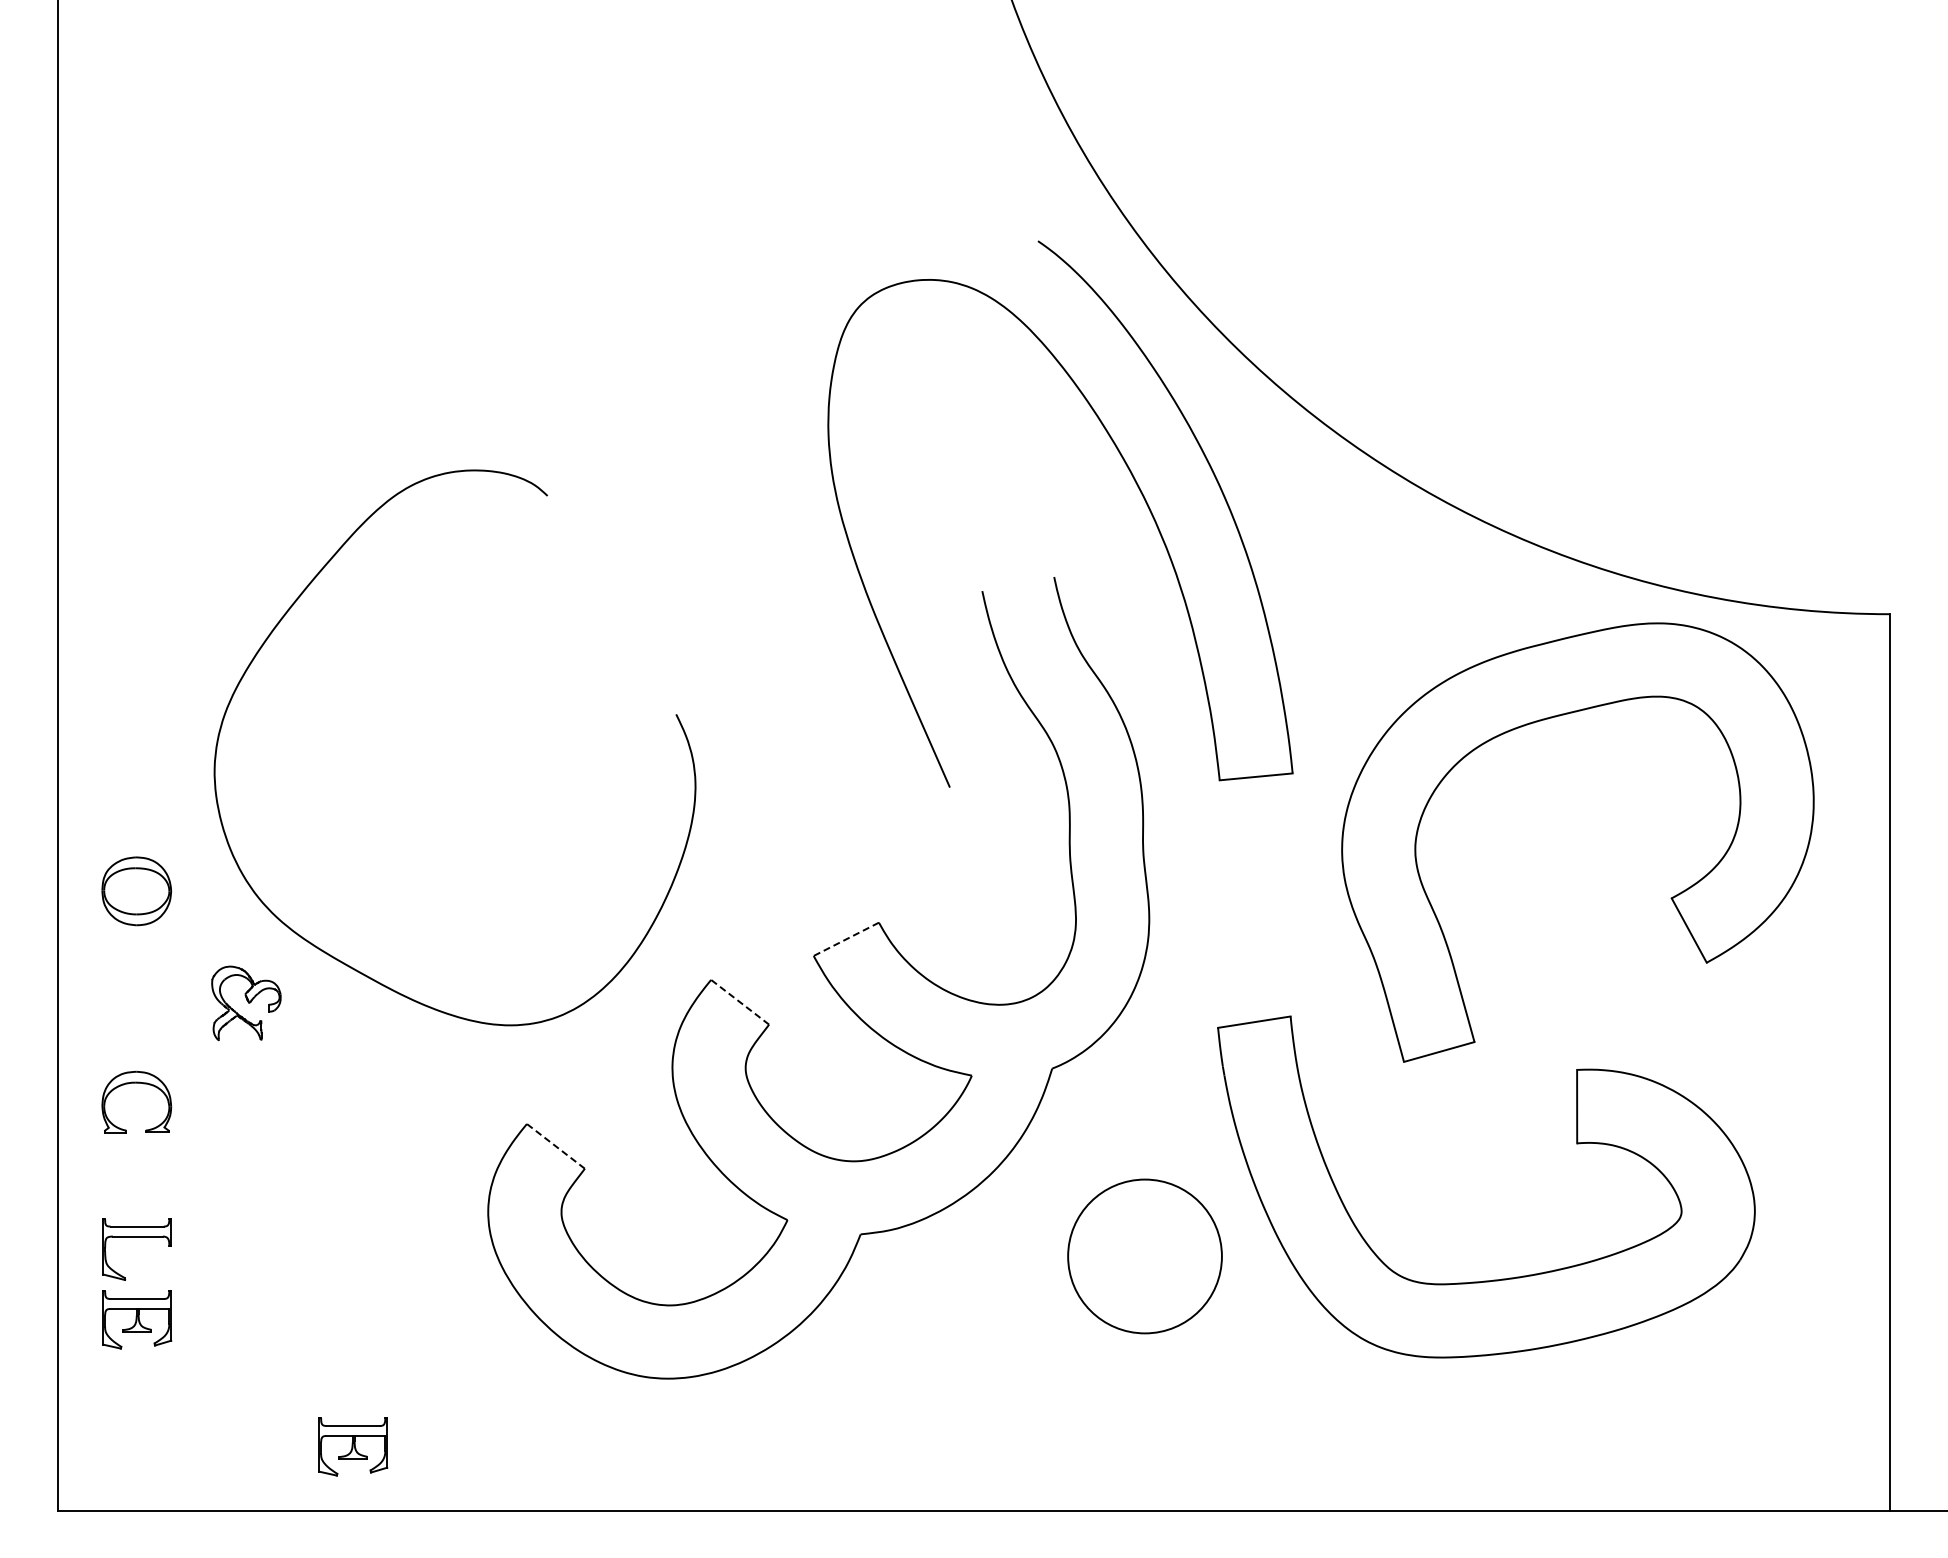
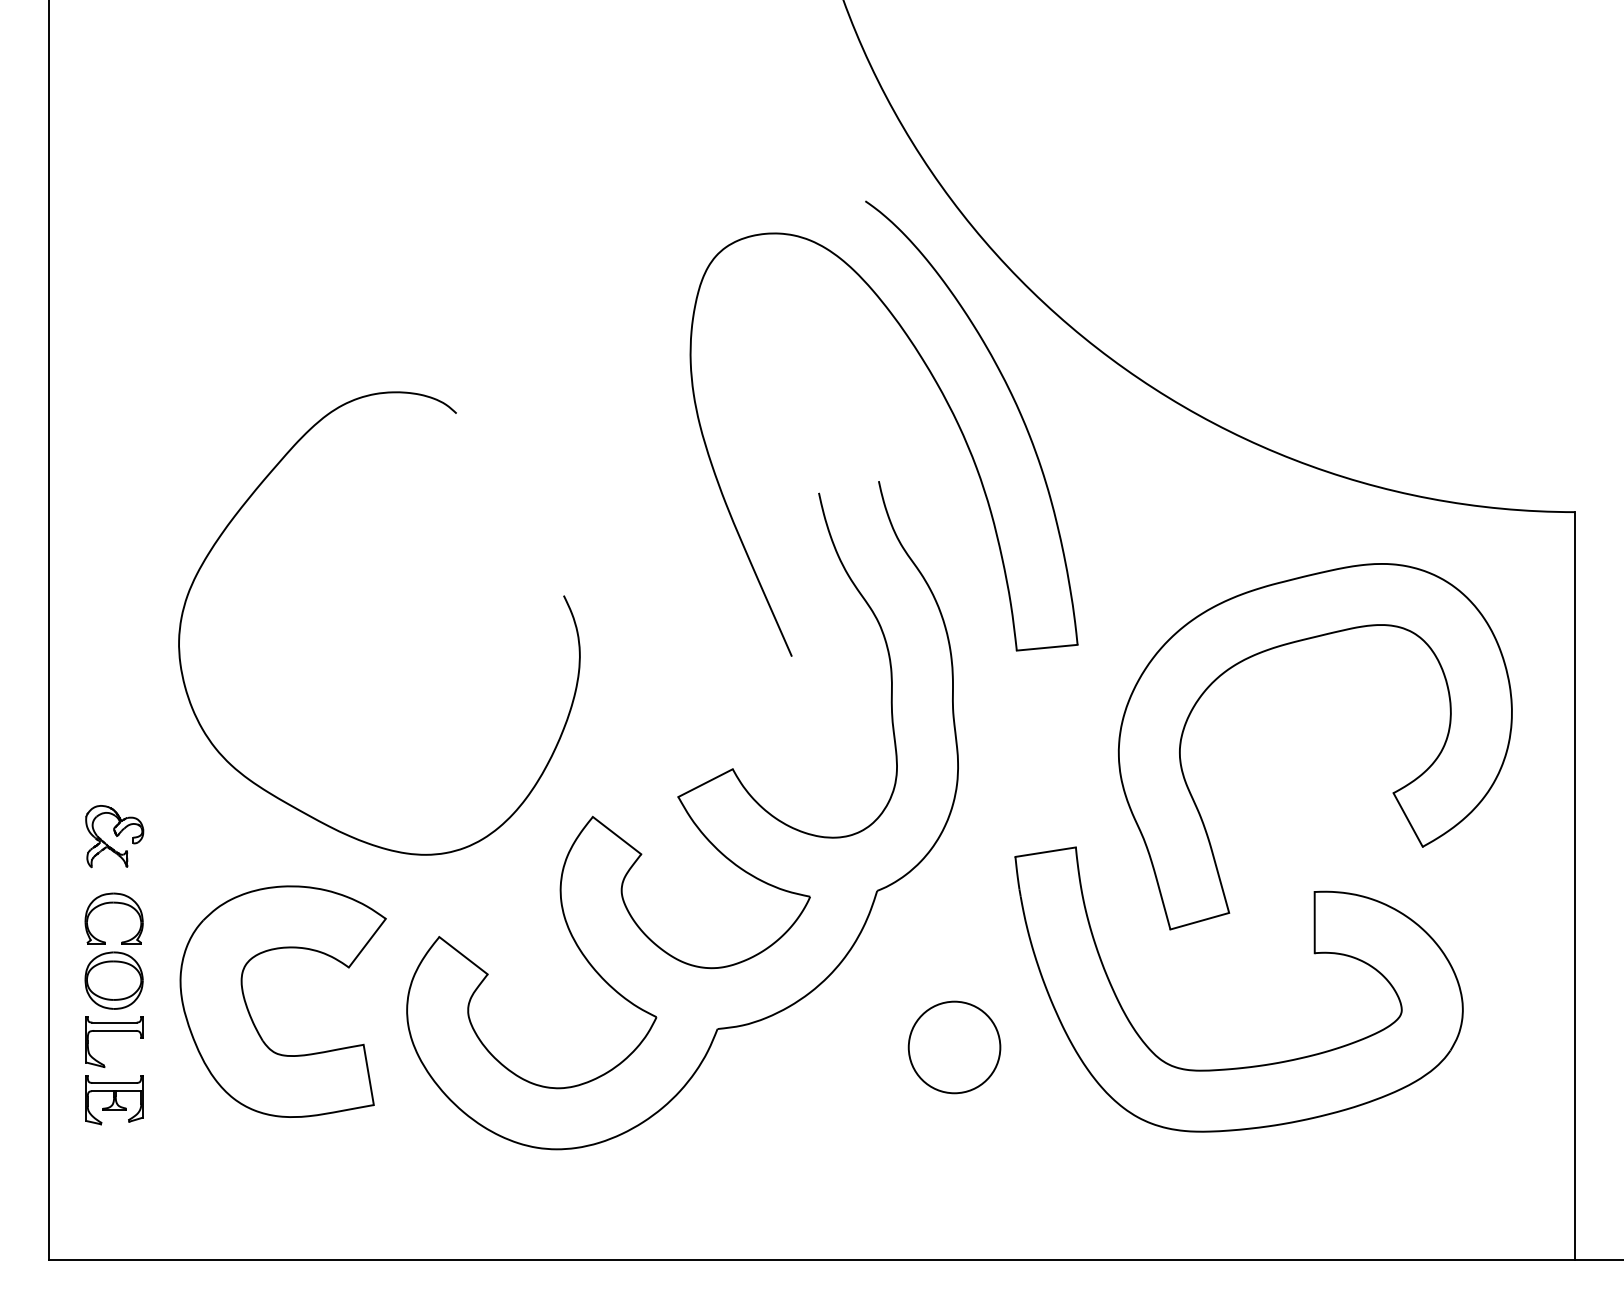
part: (136, 891) -> (113, 980), moved
part: (1670, 898) -> (1392, 793), moved
line: (846, 939) -> (705, 783), dashed -> solid
line: (740, 1002) -> (617, 835), dashed -> solid
part: (246, 1003) -> (114, 836), moved
line: (555, 1146) -> (463, 955), dashed -> solid
part: (300, 1216) -> (250, 1014), added
circle: (1144, 1256) -> (954, 1047), size x0.71
part: (353, 1446) -> (294, 1205), removed

